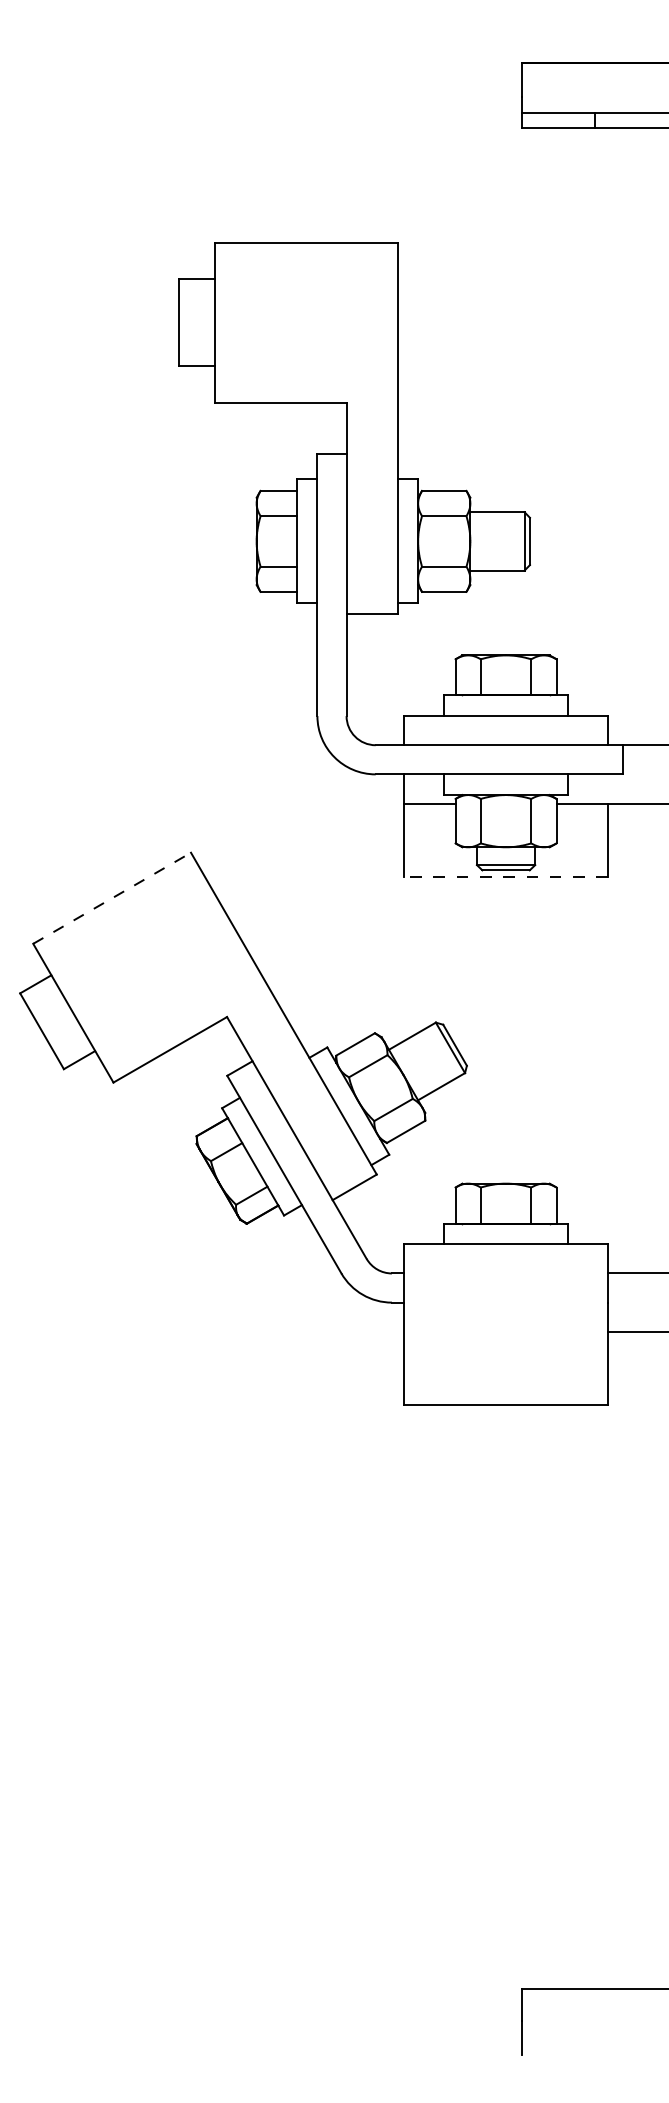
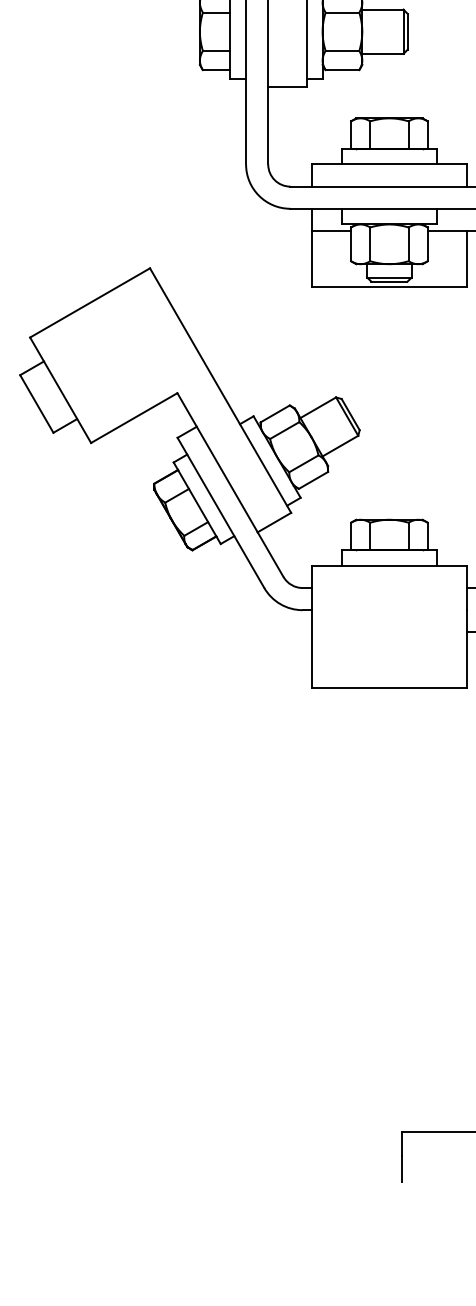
line: (505, 877) -> (389, 287), dashed -> solid
line: (112, 898) -> (90, 303), dashed -> solid

